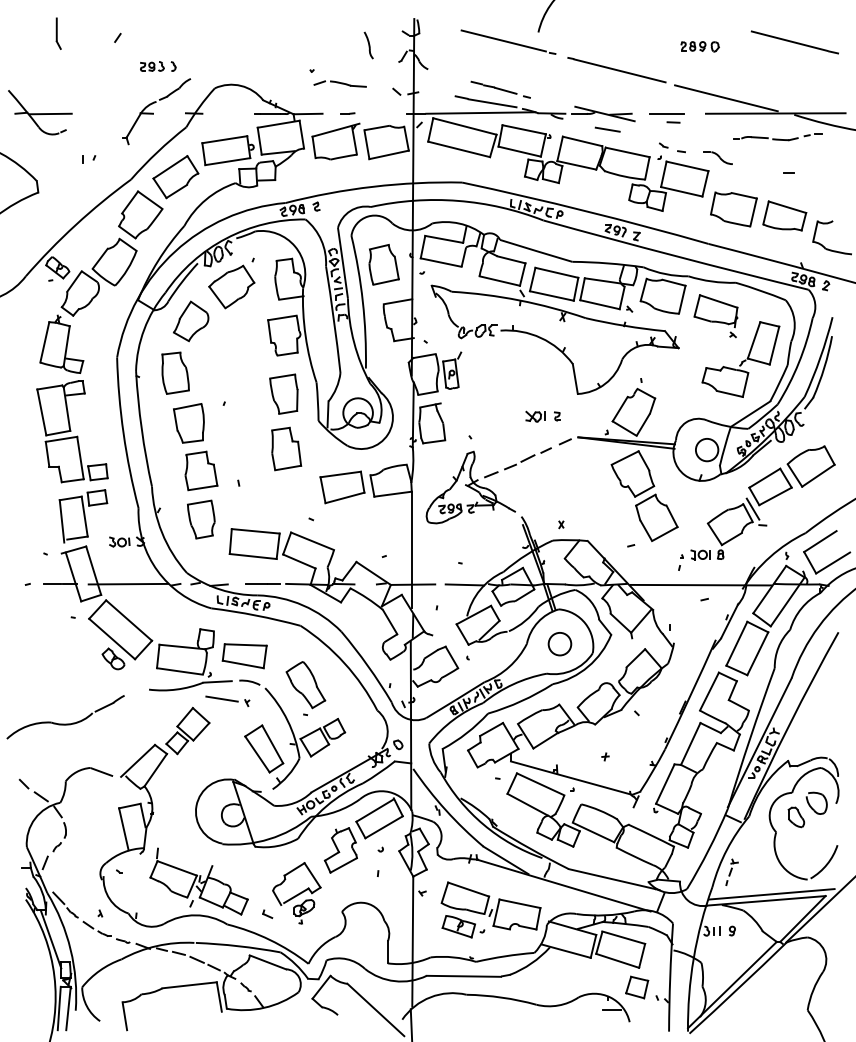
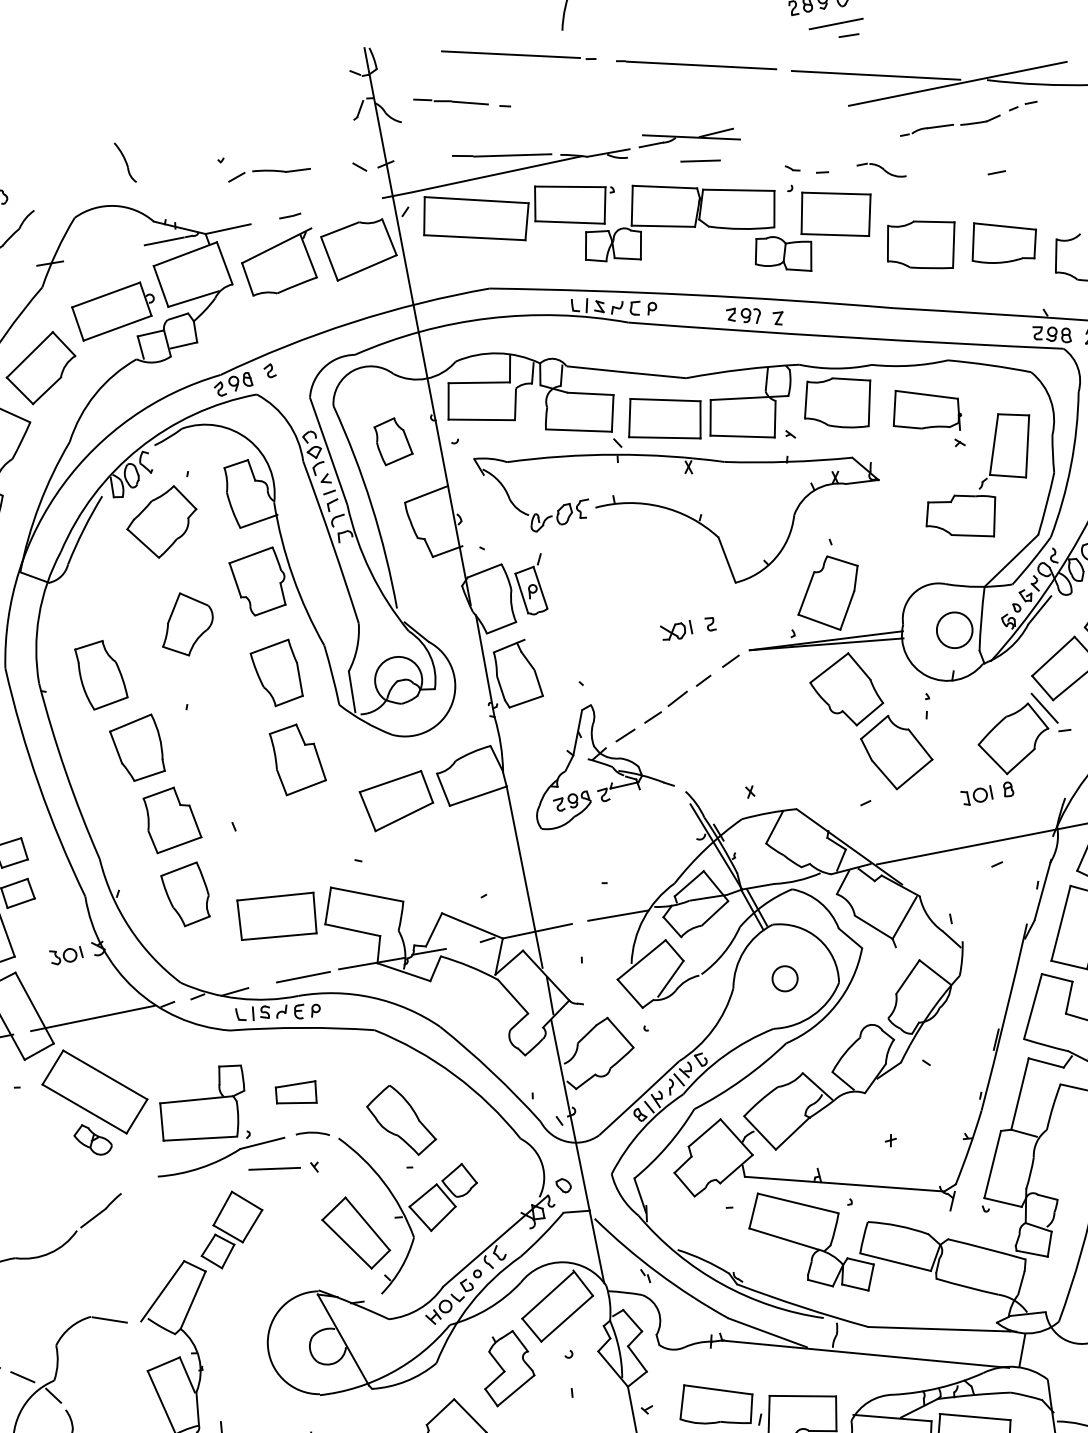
part: (368, 45) -> (124, 162), moved
part: (500, 89) -> (461, 102), moved
part: (666, 118) -> (836, 31), moved
part: (383, 264) -> (392, 440), size x0.7
part: (191, 321) -> (186, 624), moved
part: (680, 562) -> (926, 706), moved
circle: (559, 644) -> (784, 979), size x0.7
part: (244, 656) -> (296, 1095), size x0.6

